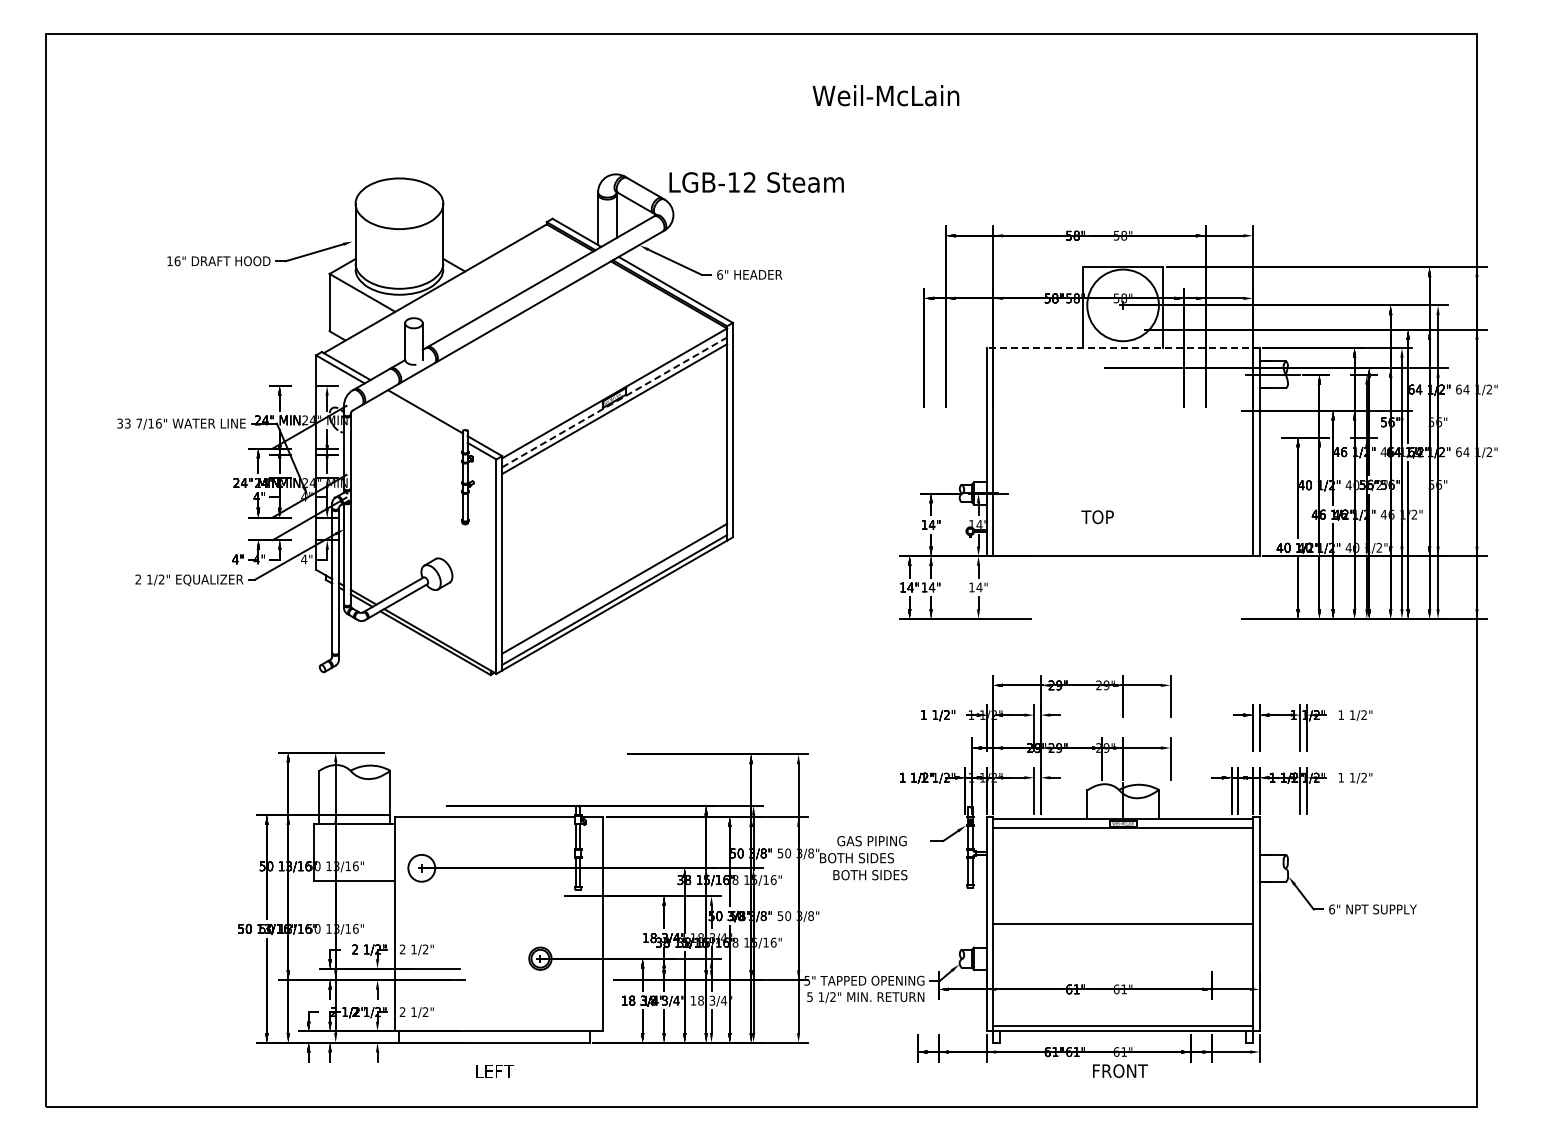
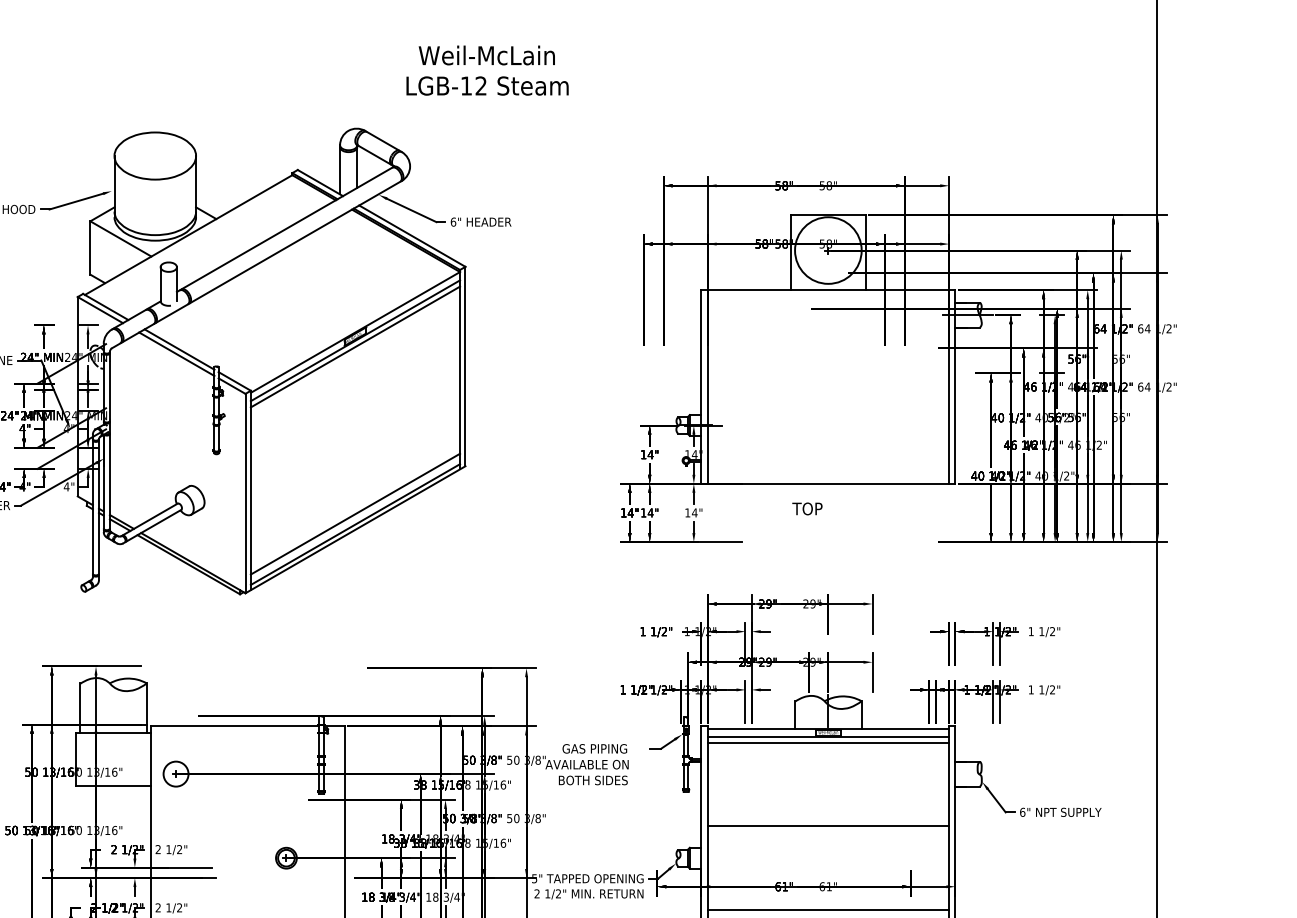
text: (885, 95) -> (486, 55), moved
text: (756, 182) -> (487, 86), moved
line: (1123, 347) -> (828, 289), dashed -> solid
line: (614, 402) -> (355, 340), dashed -> solid
line: (422, 416) -> (176, 353), added
text: (1097, 517) -> (807, 509), moved
line: (1122, 835) -> (827, 743), added
text: (863, 858) -> (586, 764), BOTH SIDES -> AVAILABLE ON
text: (809, 997) -> (536, 894), 5 -> 2
line: (1122, 1014) -> (827, 910), added

